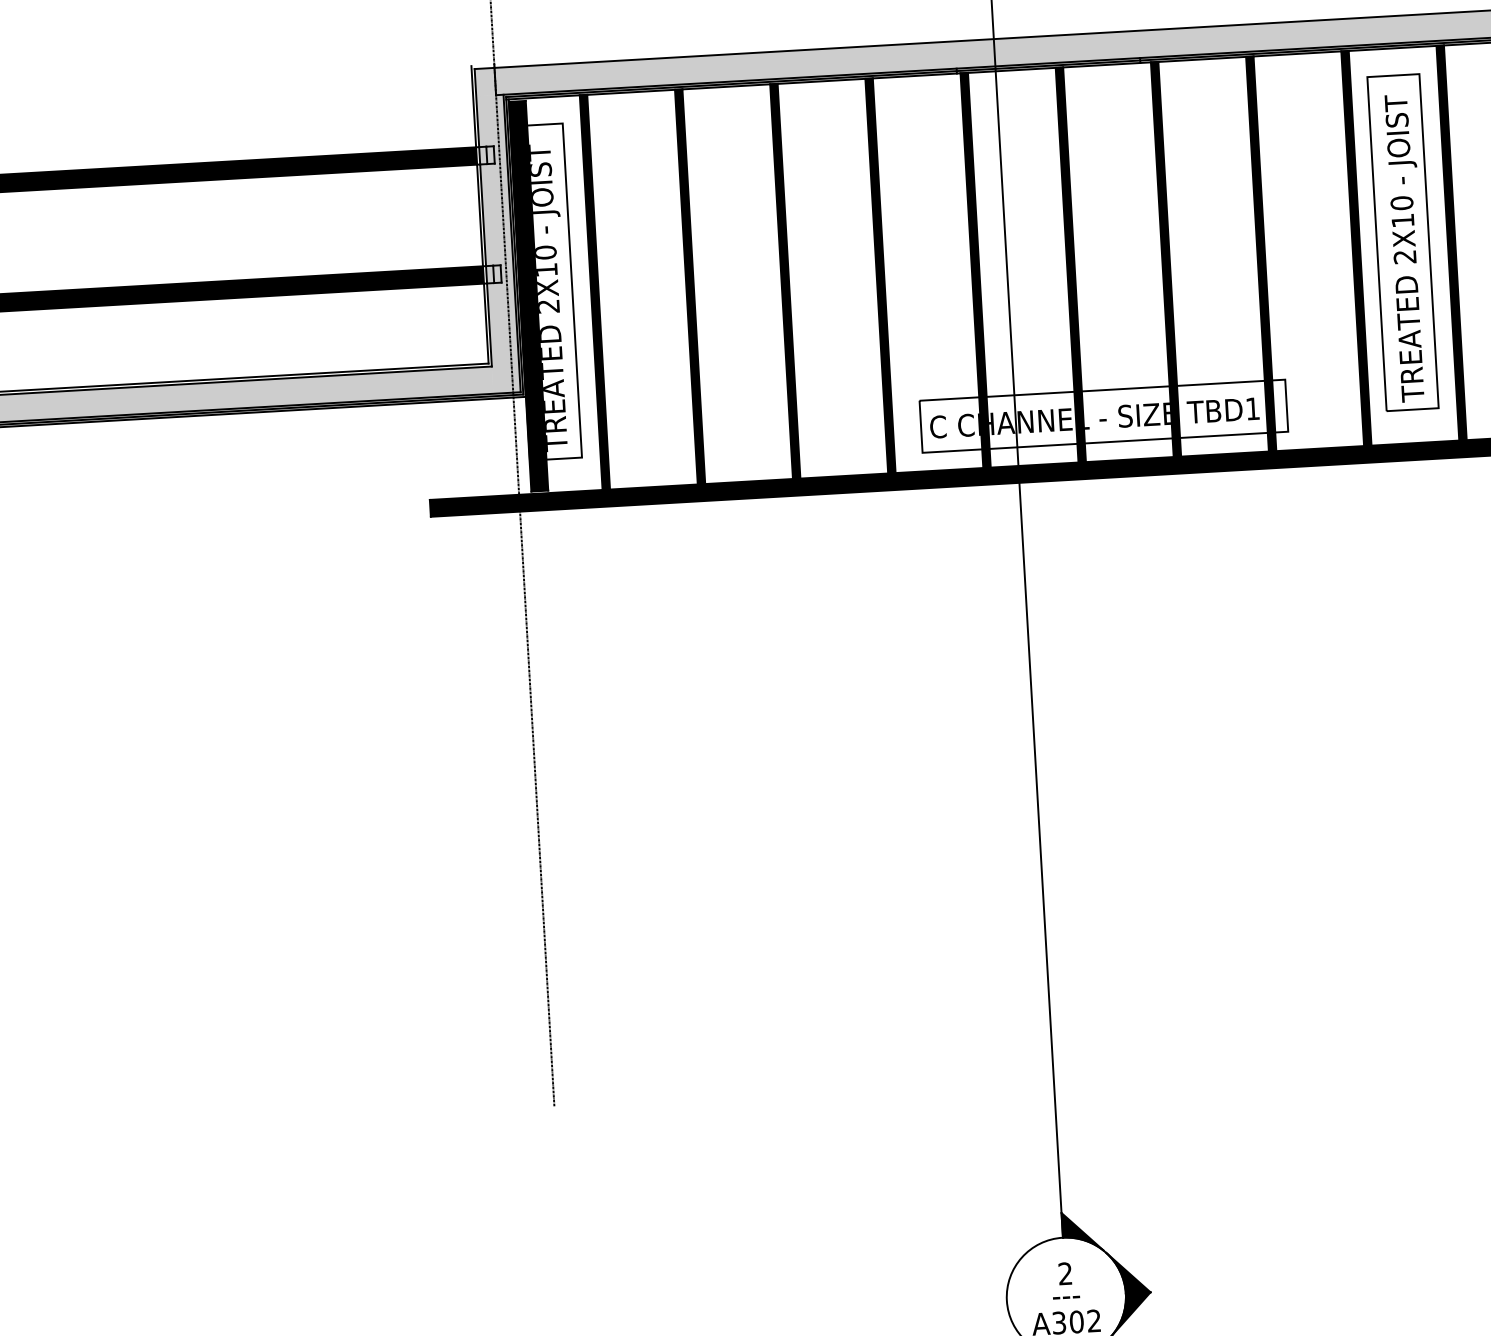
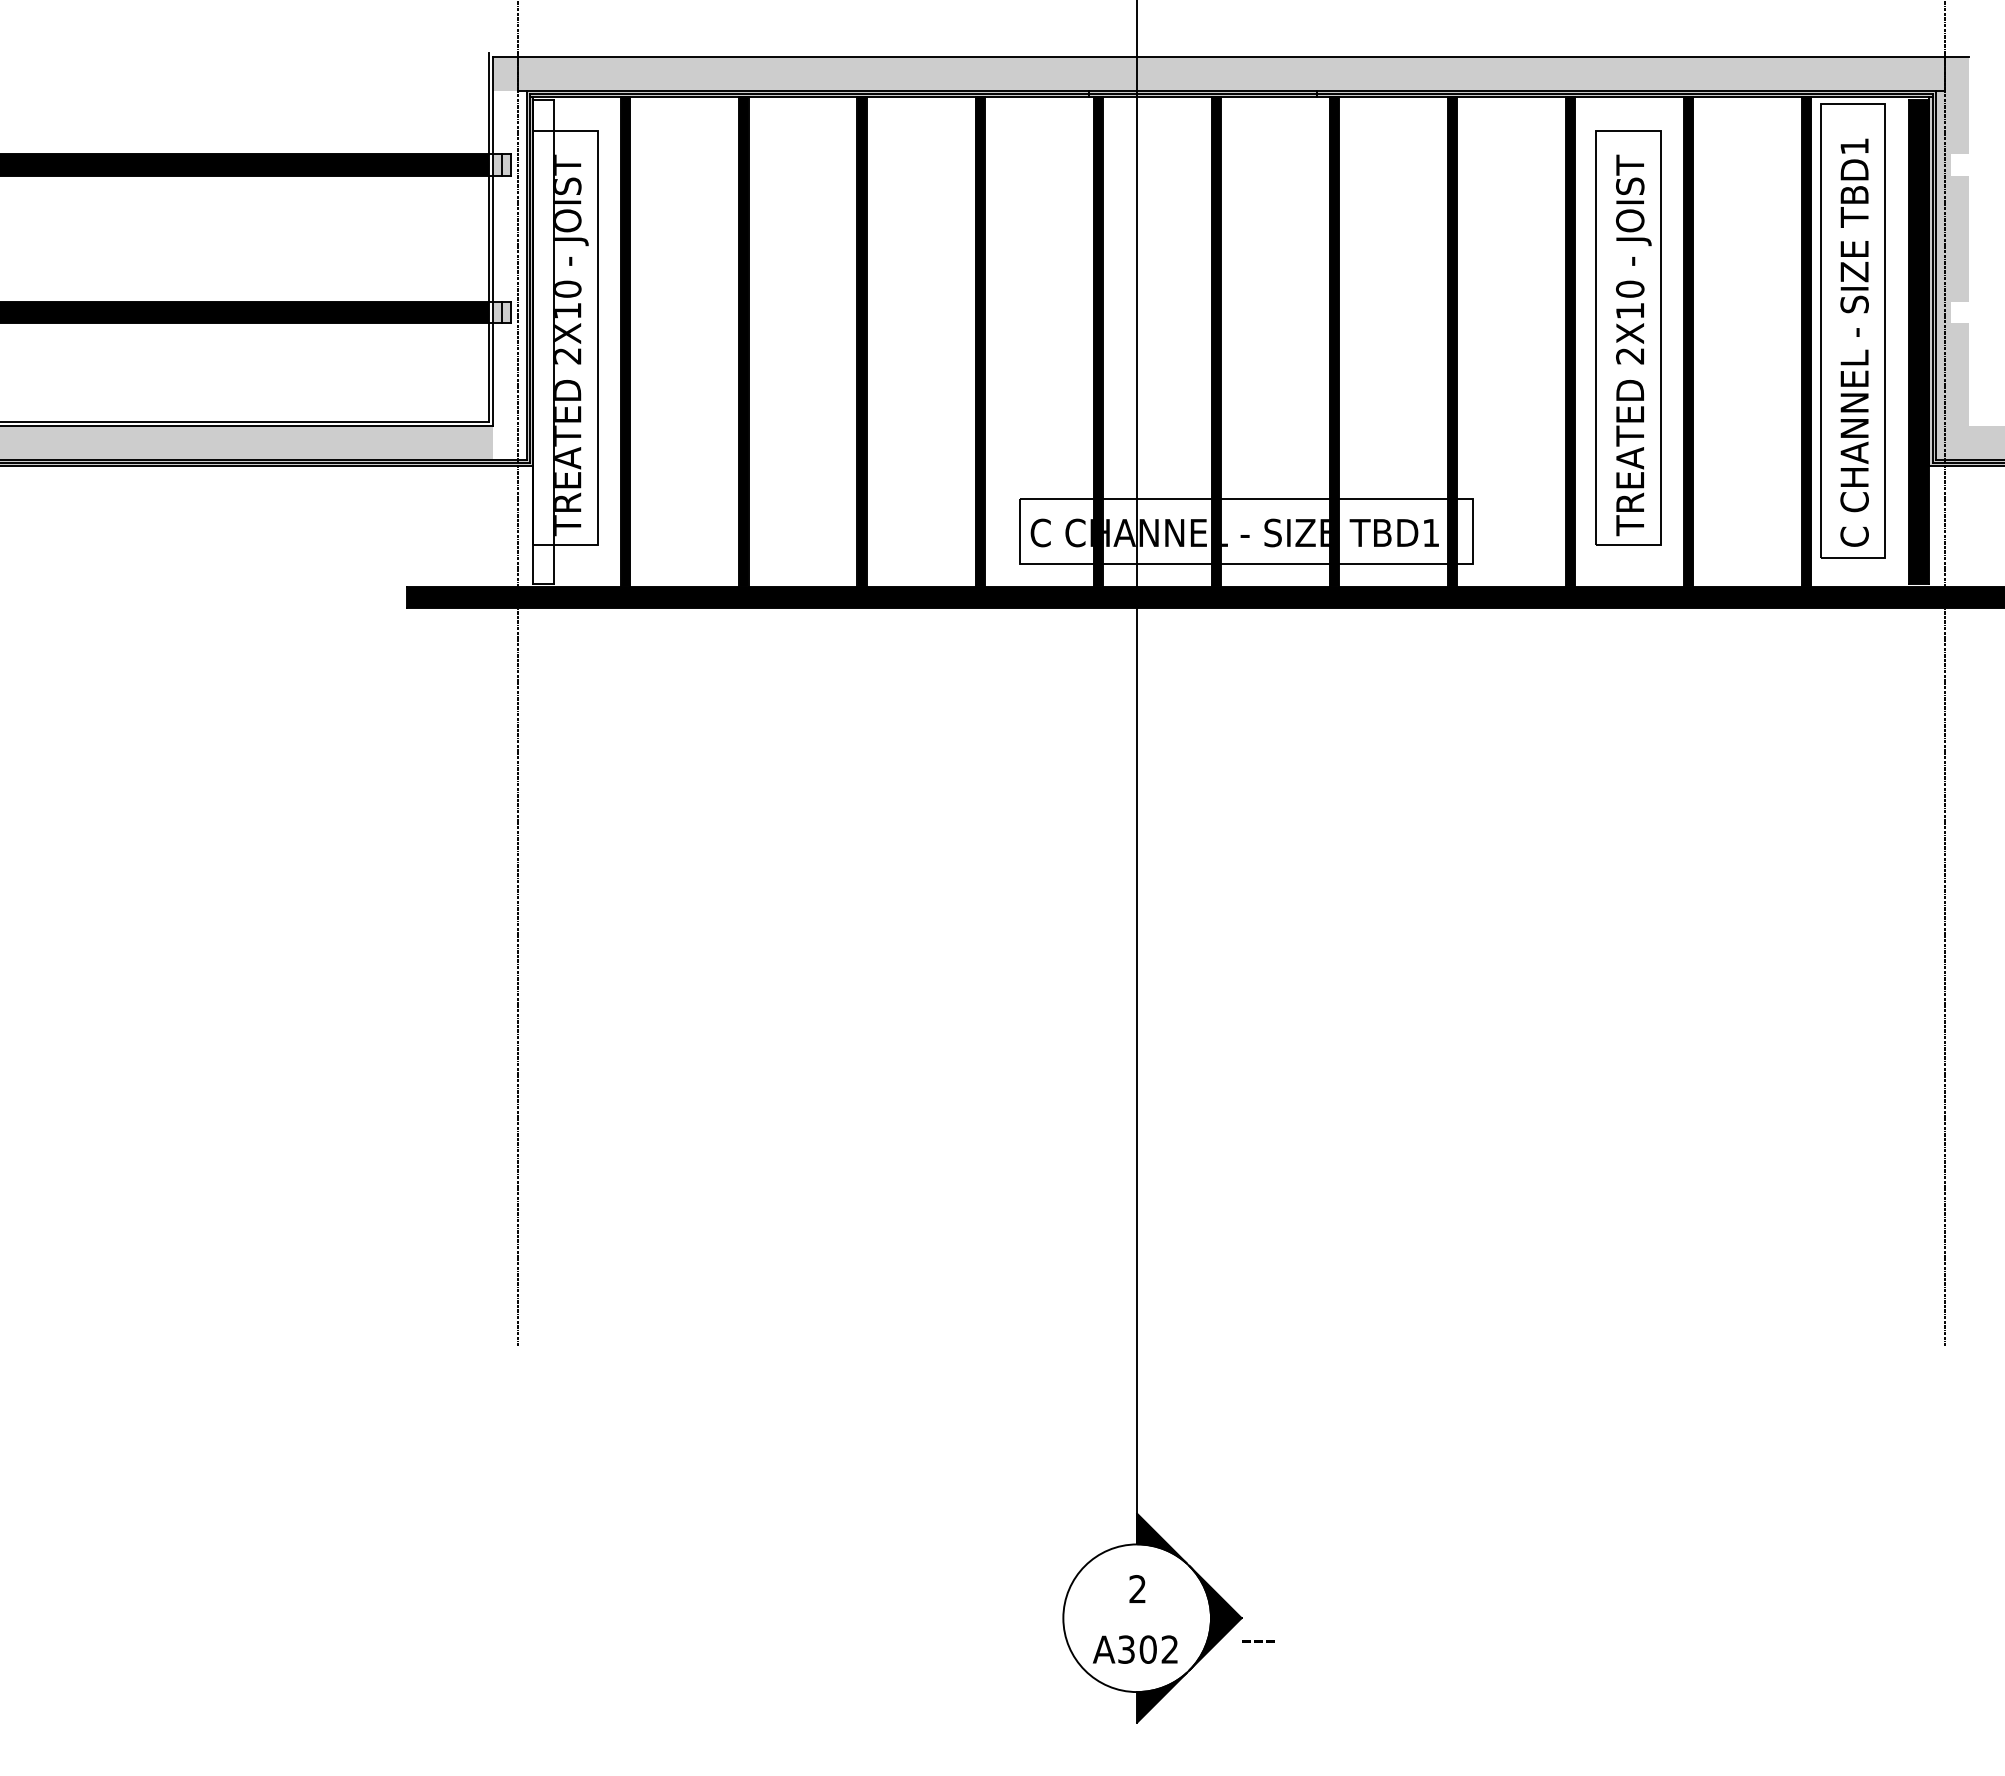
fill: (498, 244) -> (509, 275), removed
fill: (528, 295) -> (543, 341), removed
text: (1066, 1297) -> (1258, 1641), moved

